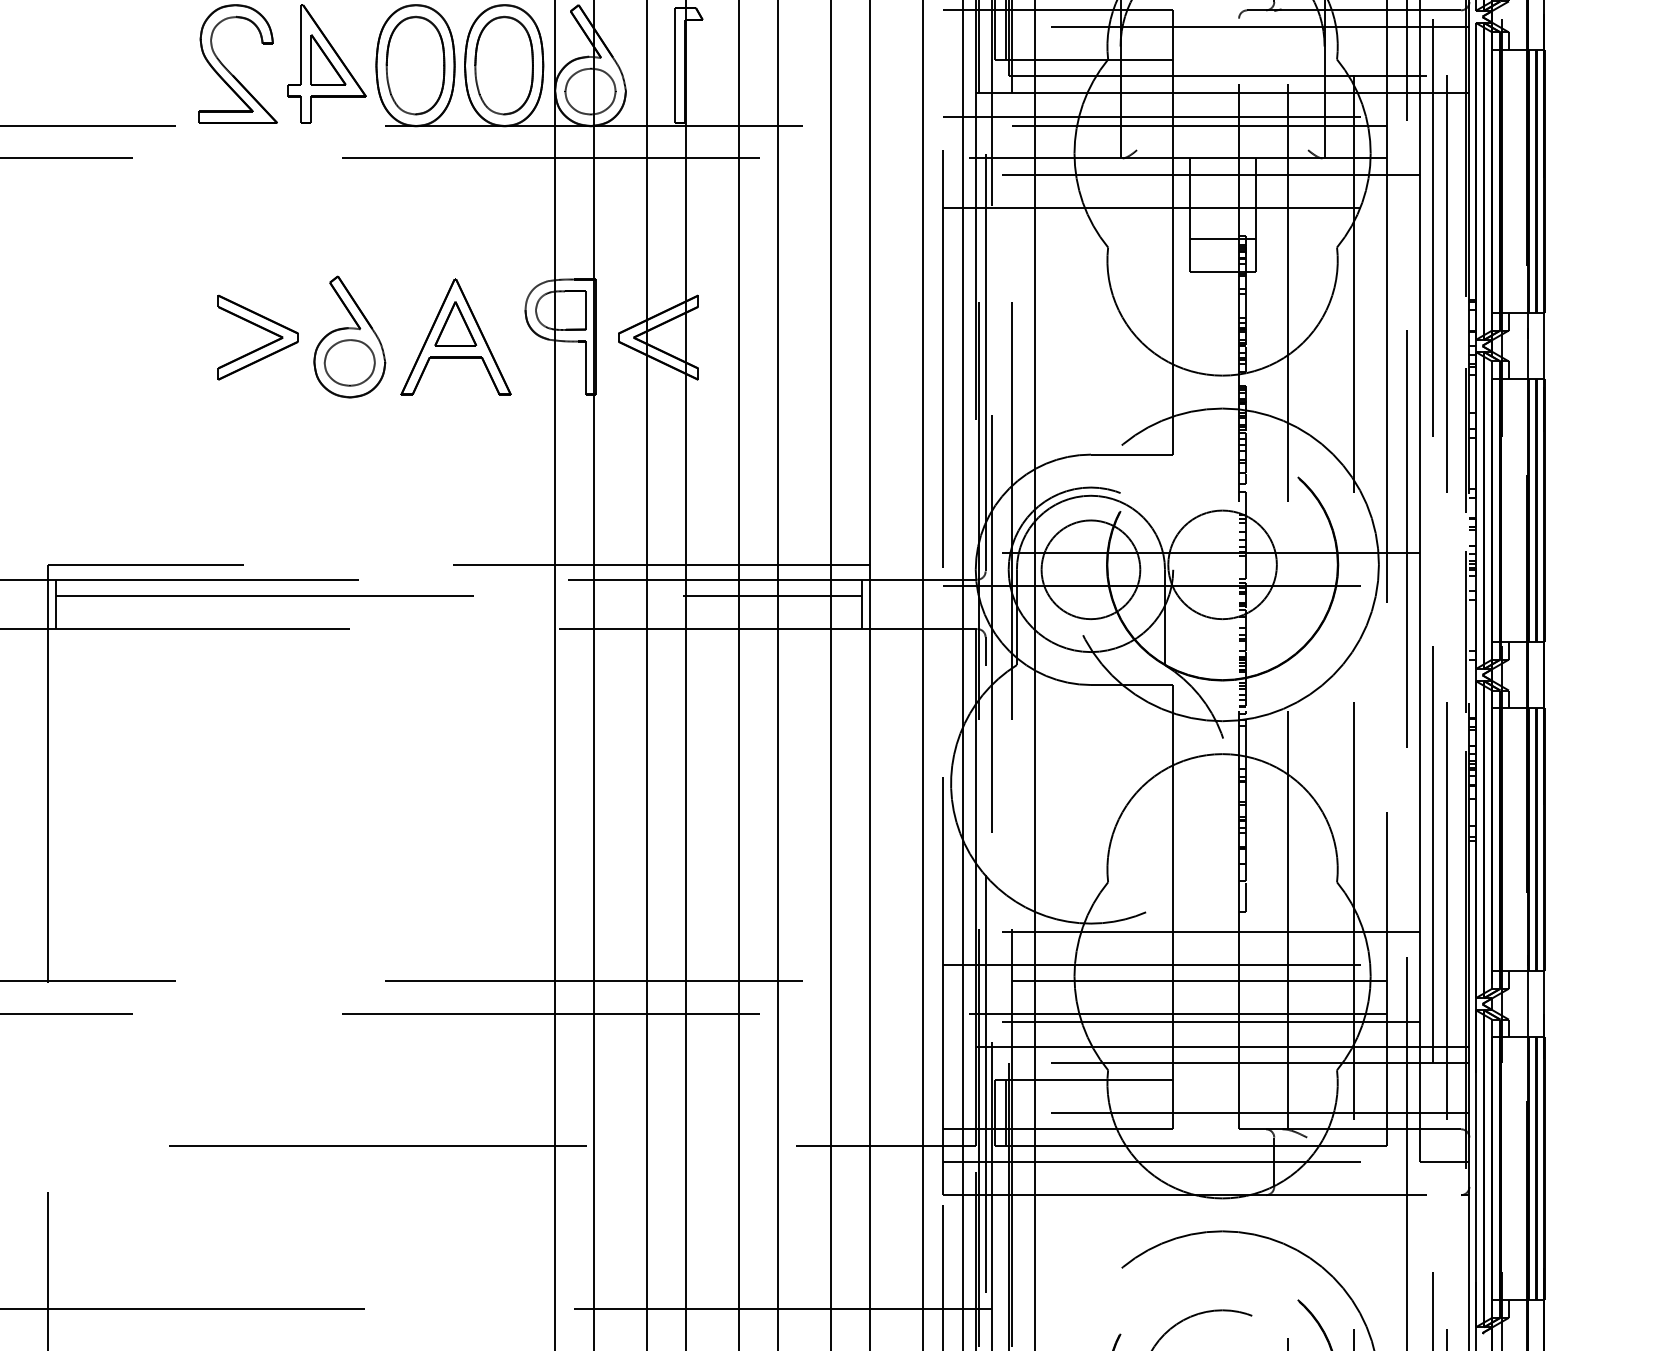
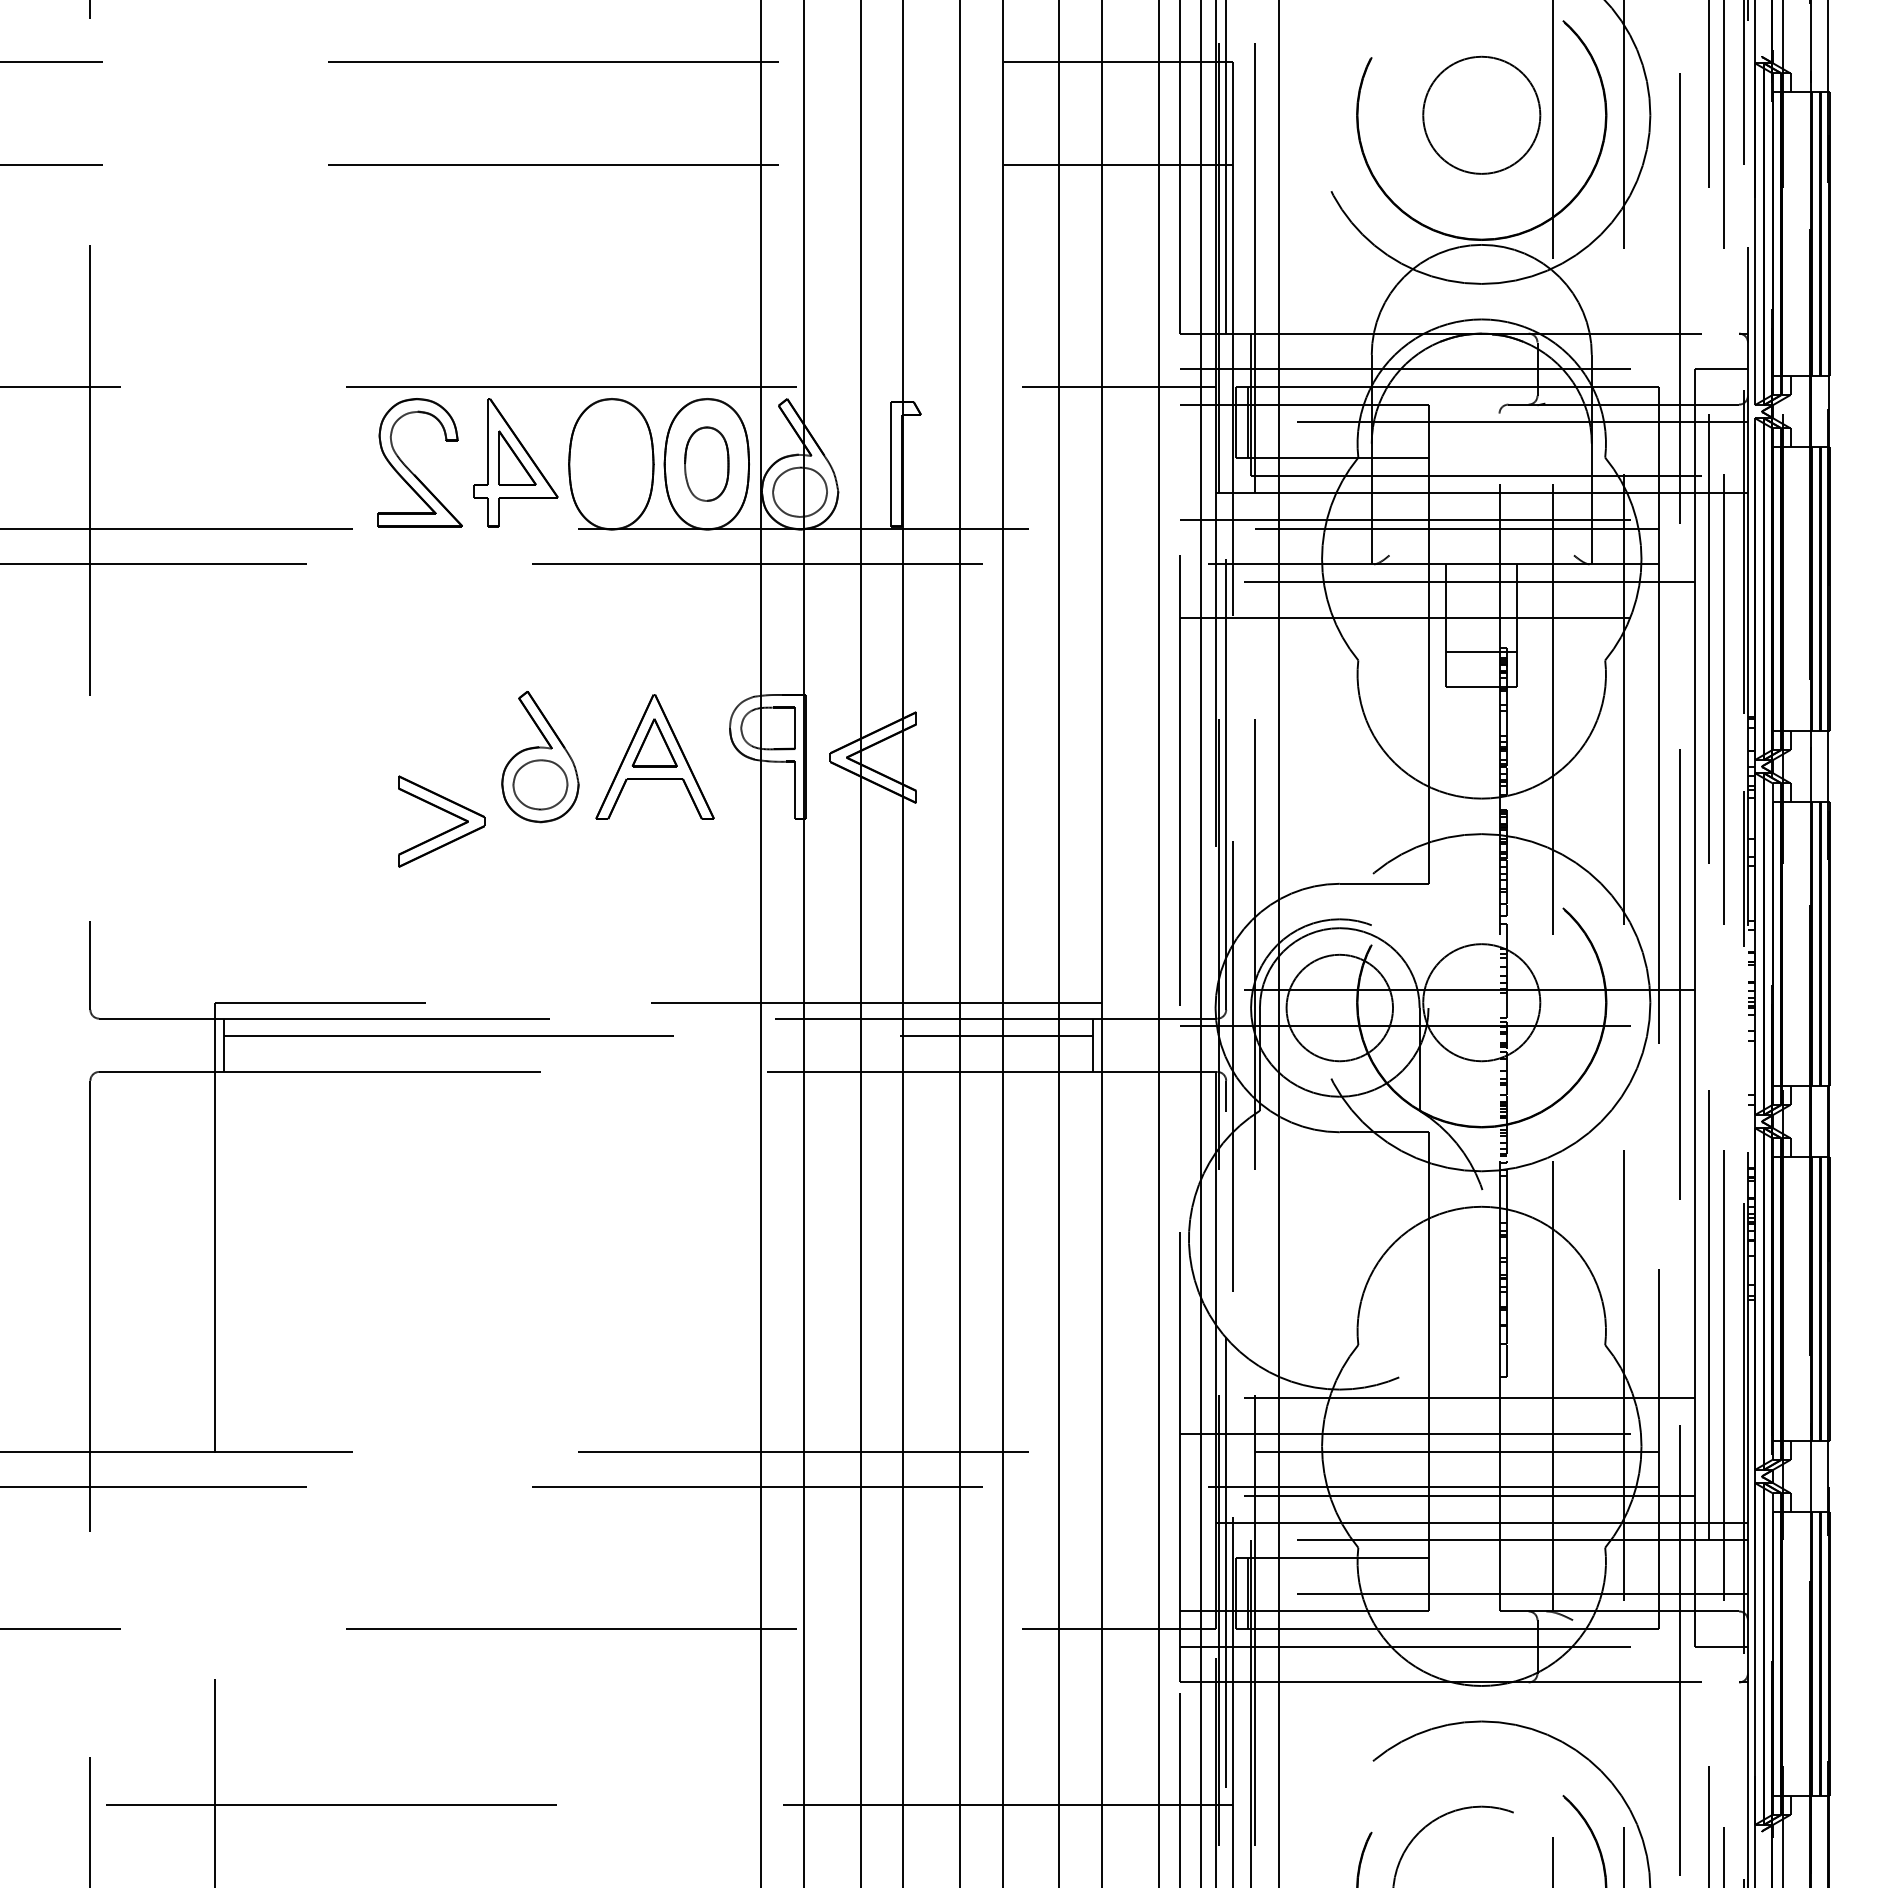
part: (415, 64) -> (611, 463), removed
part: (503, 64) -> (706, 463), size x0.7
part: (262, 329) -> (446, 812), moved
line: (1466, 631) -> (1744, 1074), removed

